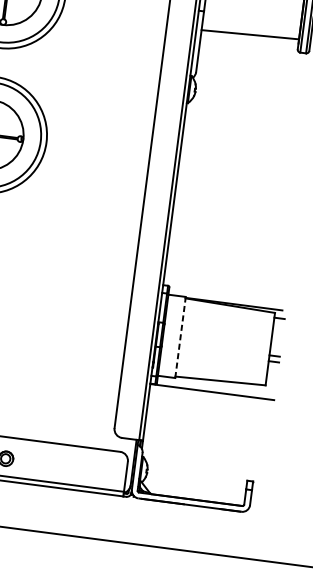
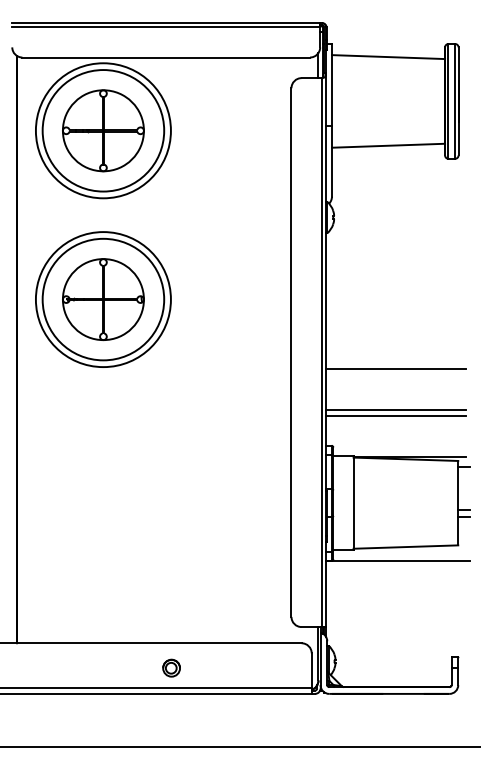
line: (231, 227) -> (395, 369), added
line: (226, 261) -> (395, 409), added
line: (226, 267) -> (395, 416), added
line: (180, 336) -> (353, 502), dashed -> solid

